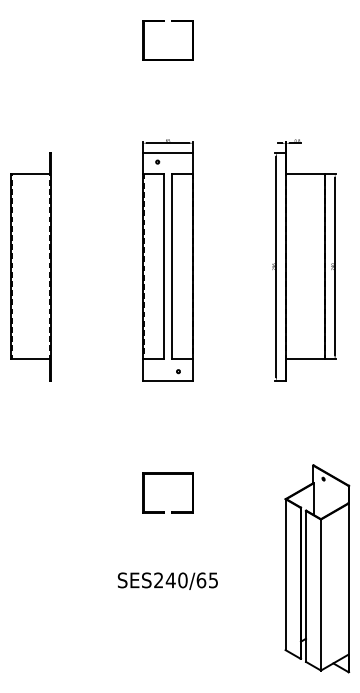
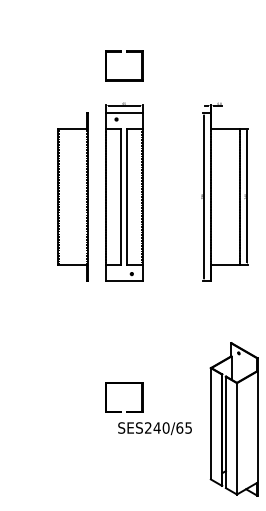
part: (167, 59) -> (123, 79), moved
part: (30, 266) -> (72, 196), moved
part: (167, 474) -> (123, 383), moved
text: (167, 580) -> (154, 428), moved

